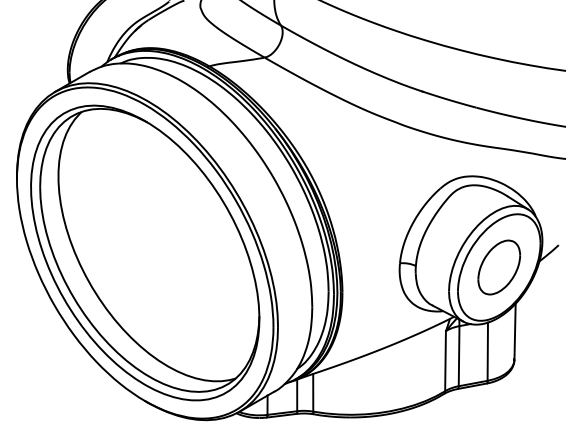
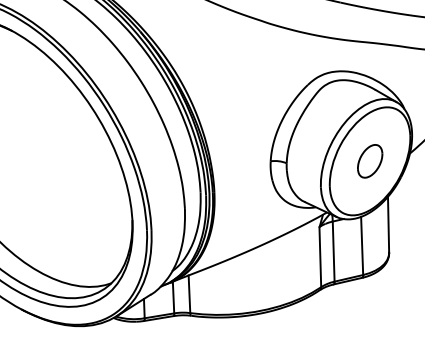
part: (499, 267) -> (370, 161), size x0.6

